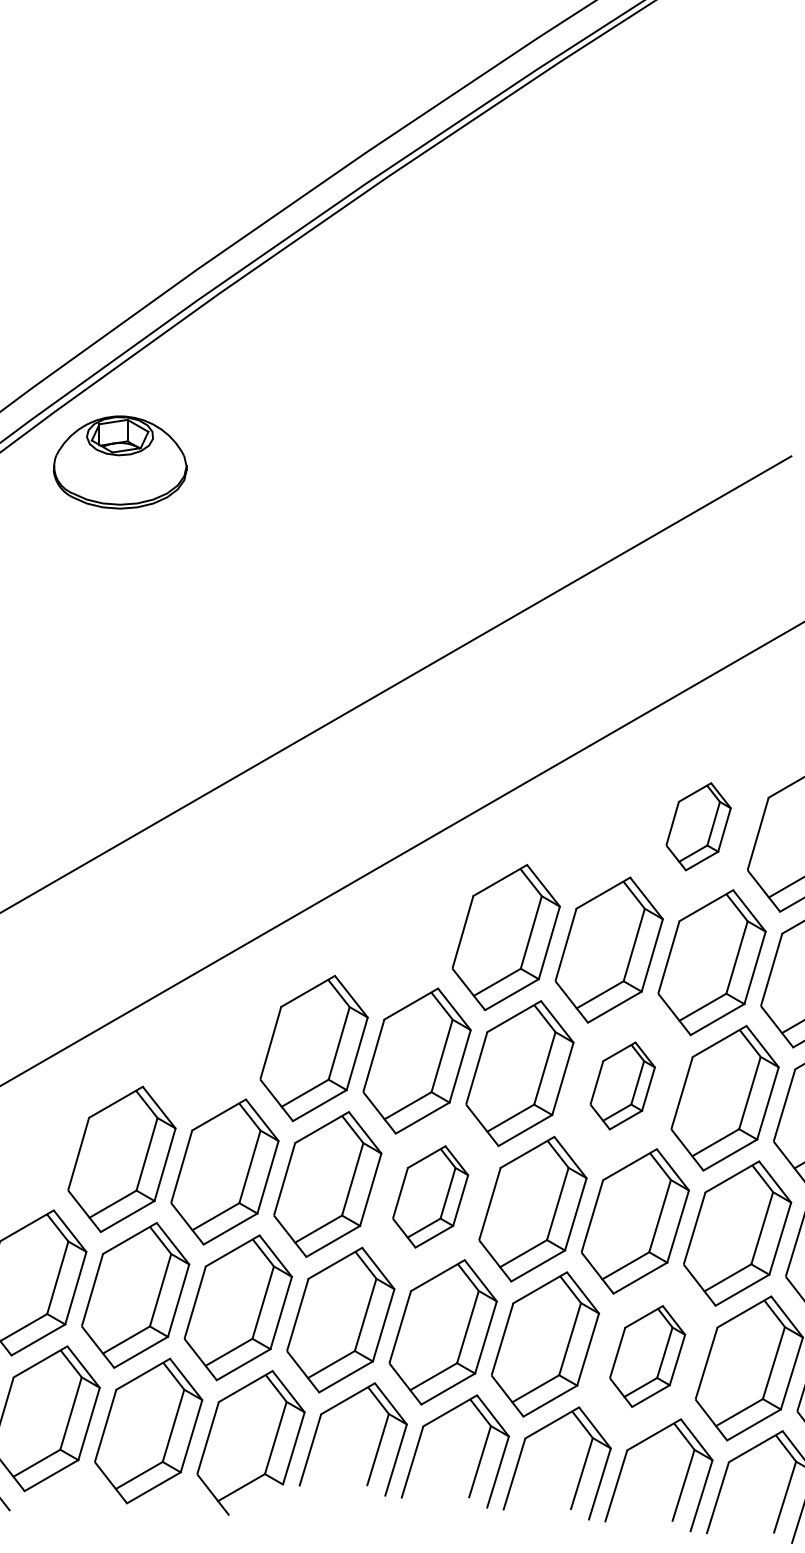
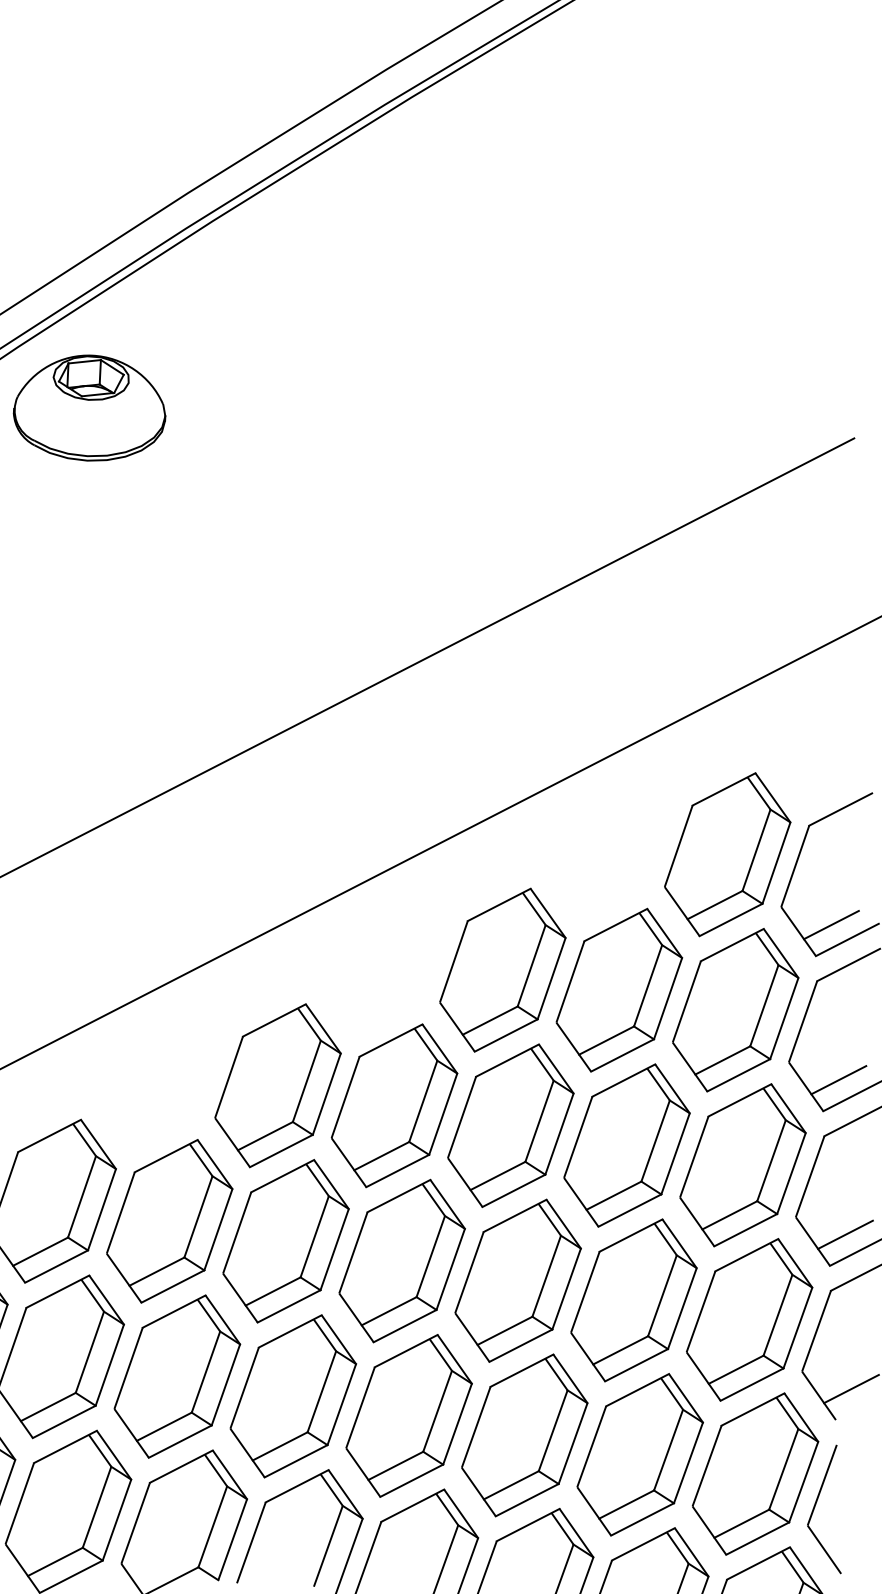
part: (698, 826) -> (727, 854), size x1.67
part: (622, 1085) -> (626, 1145), size x1.67
part: (430, 1196) -> (402, 1260), size x1.43
part: (647, 1356) -> (640, 1454), size x1.43

